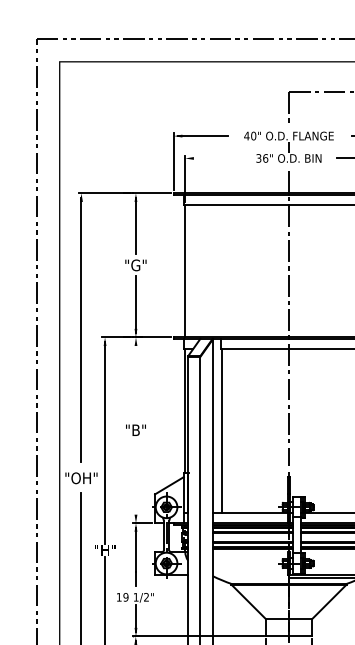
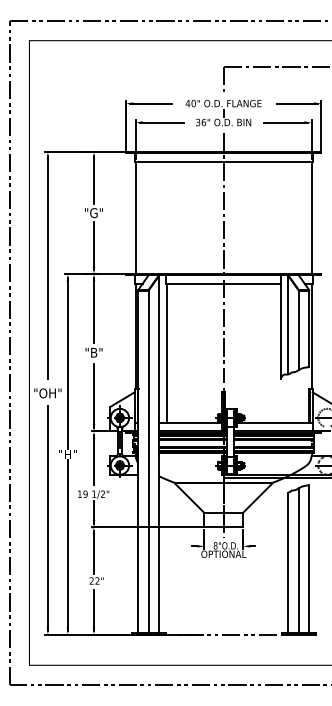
line: (215, 158) -> (161, 122), added
line: (136, 379) -> (94, 309), added
line: (136, 480) -> (94, 395), added

